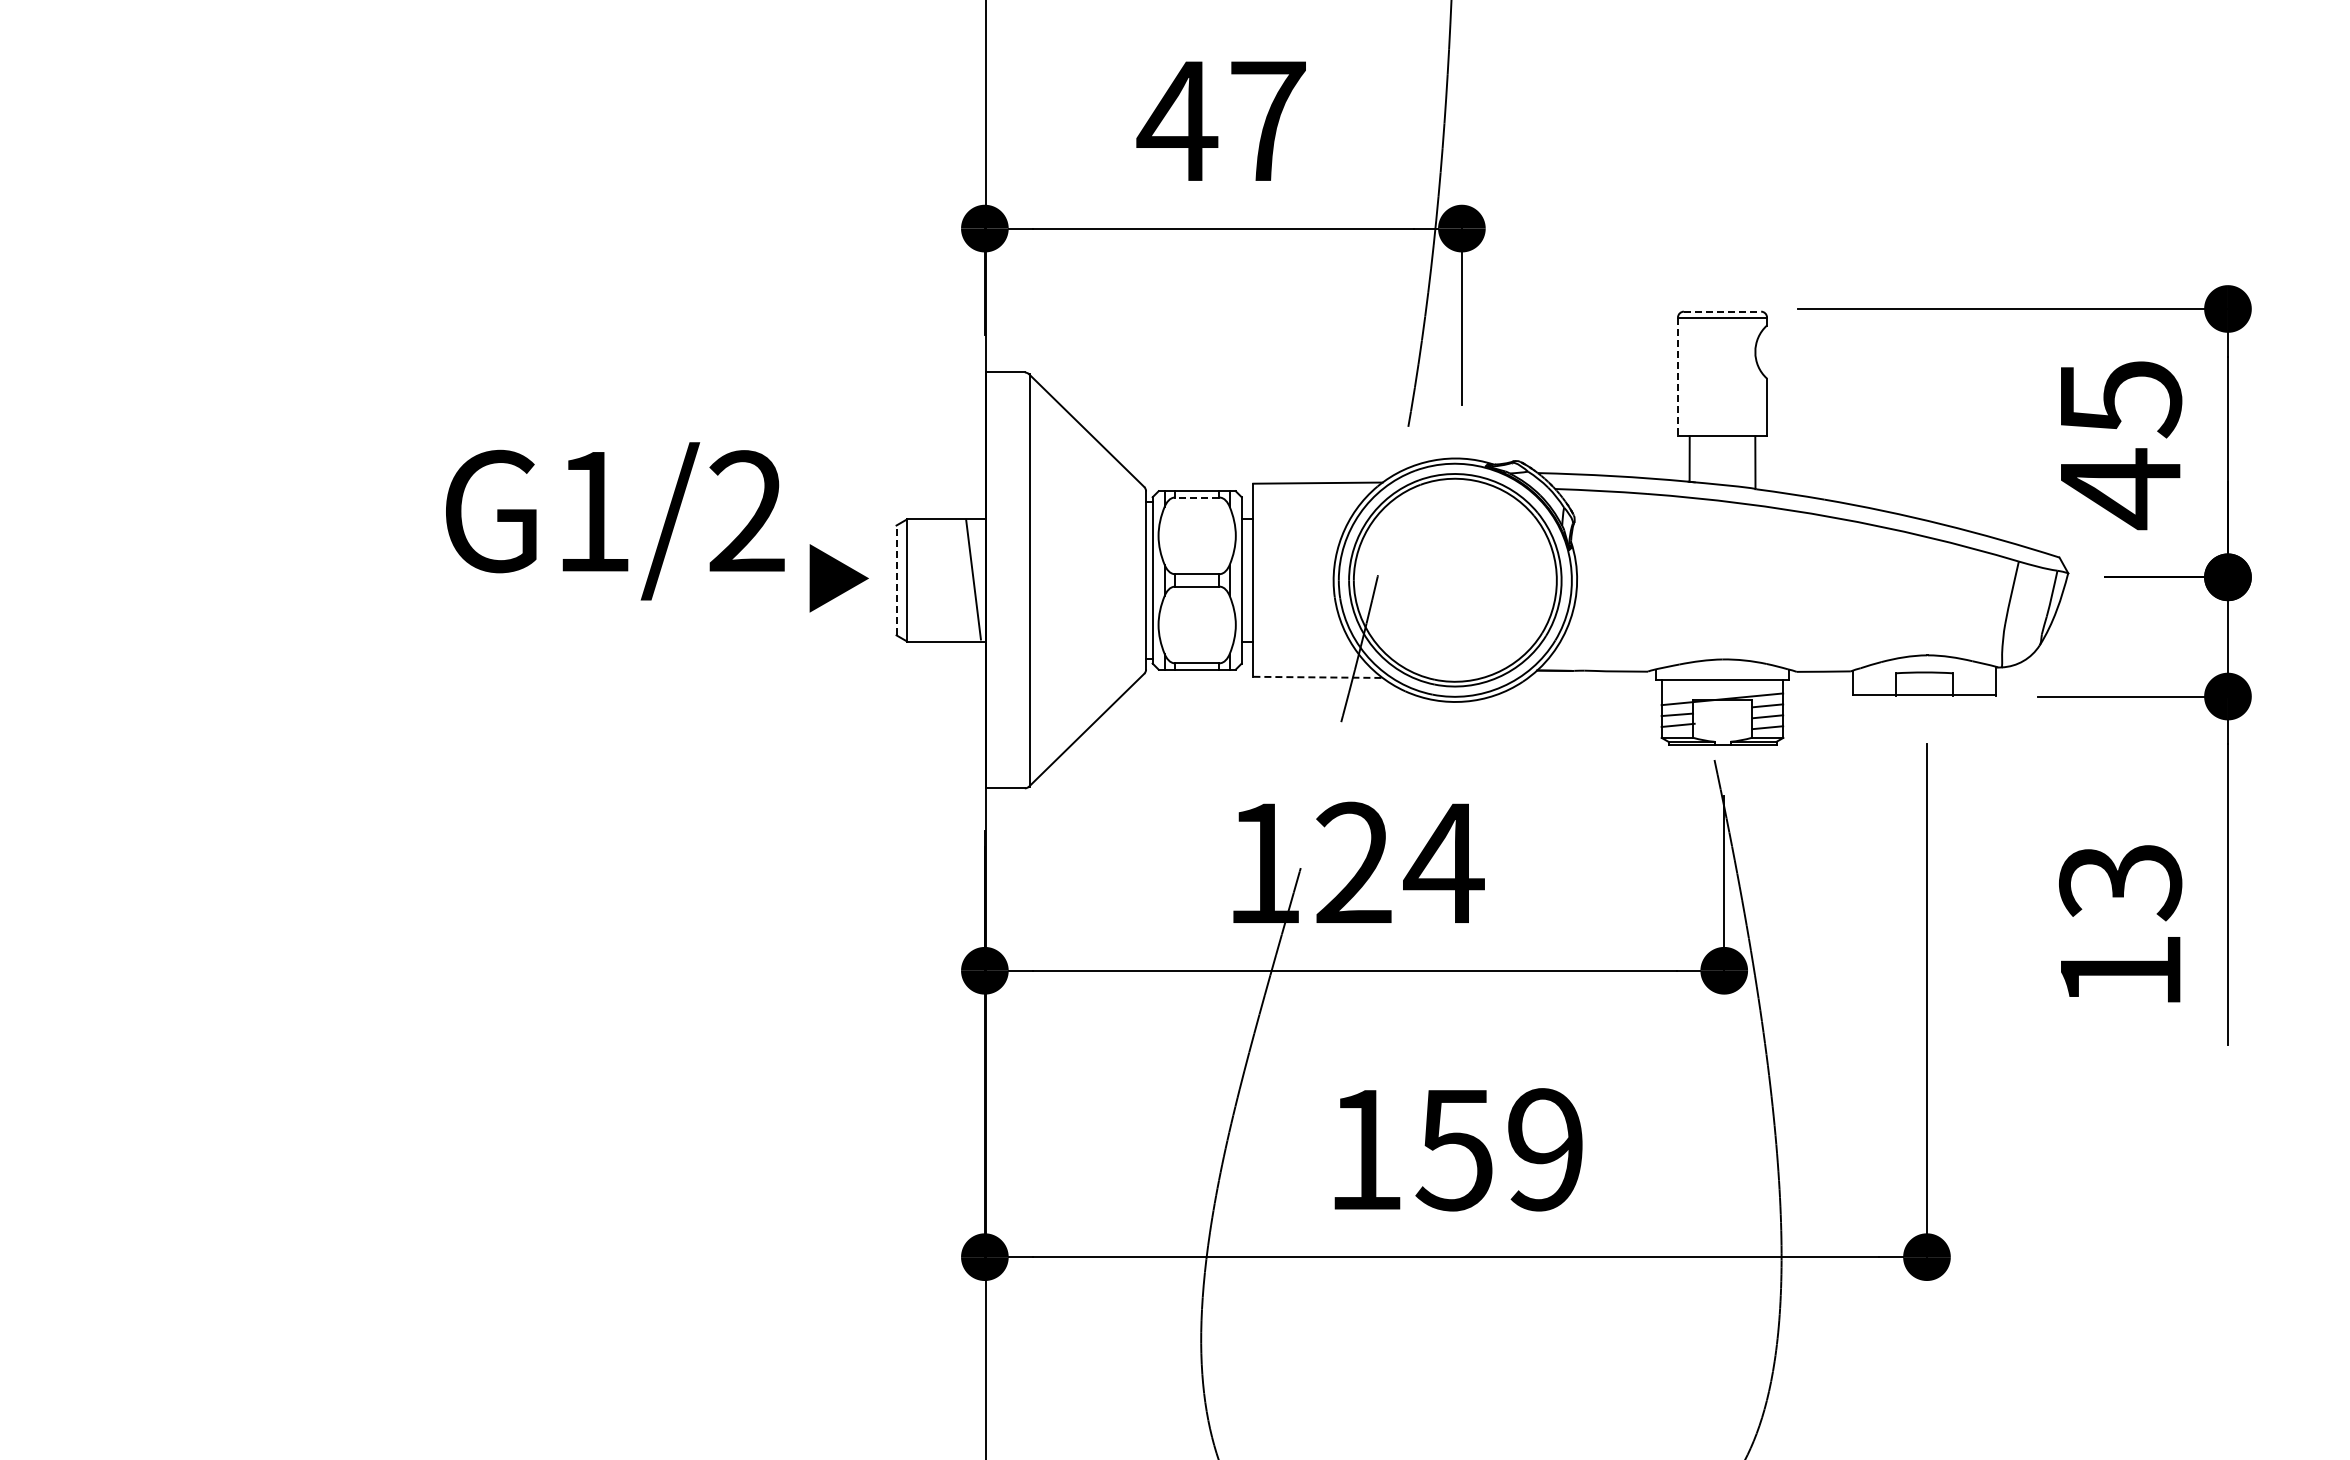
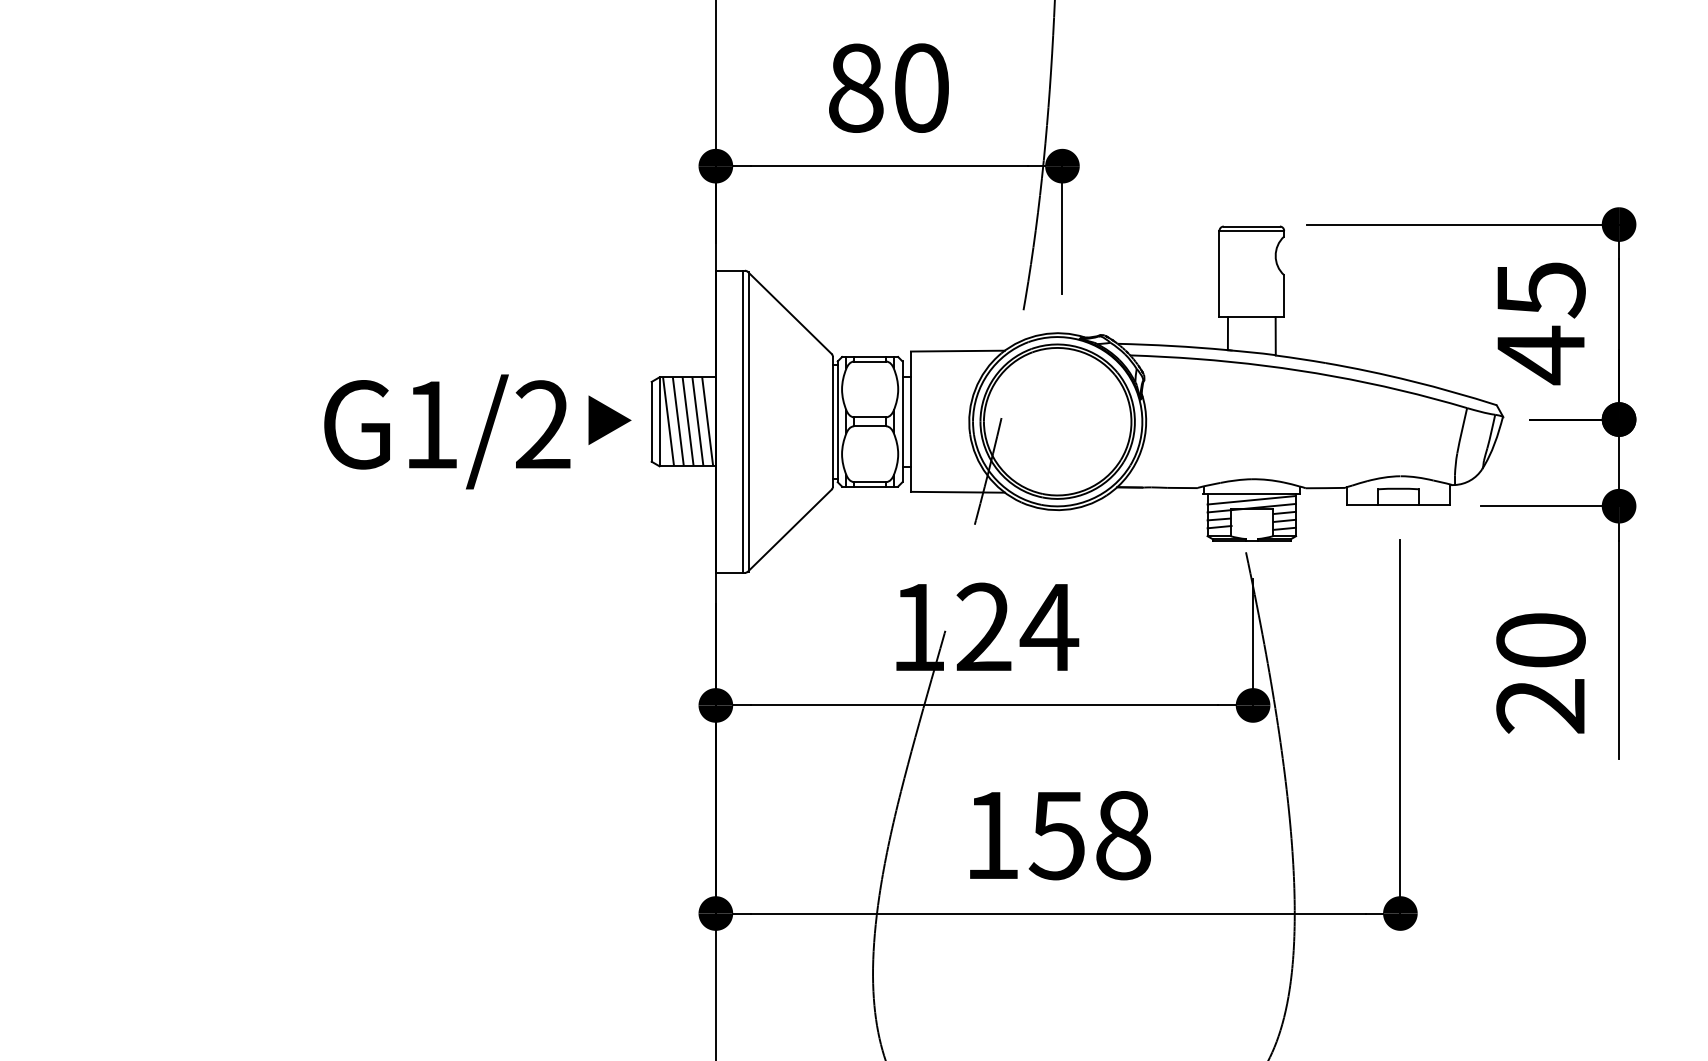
text: (1220, 120) -> (887, 87), 47 -> 80
line: (1722, 311) -> (1251, 226), dashed -> solid
line: (1677, 377) -> (1219, 274), dashed -> solid
line: (1196, 497) -> (869, 361), dashed -> solid
text: (615, 521) -> (447, 432), moved
line: (919, 579) -> (668, 421), added
line: (932, 579) -> (677, 421), added
line: (946, 579) -> (687, 421), added
line: (959, 579) -> (697, 421), added
line: (896, 580) -> (651, 421), dashed -> solid
line: (1022, 580) -> (743, 421), added
line: (1318, 677) -> (958, 492), dashed -> solid
line: (1722, 688) -> (1251, 500), added
text: (2120, 926) -> (1541, 673), 13 -> 20
text: (1545, 1149) -> (1123, 835), 159 -> 158

